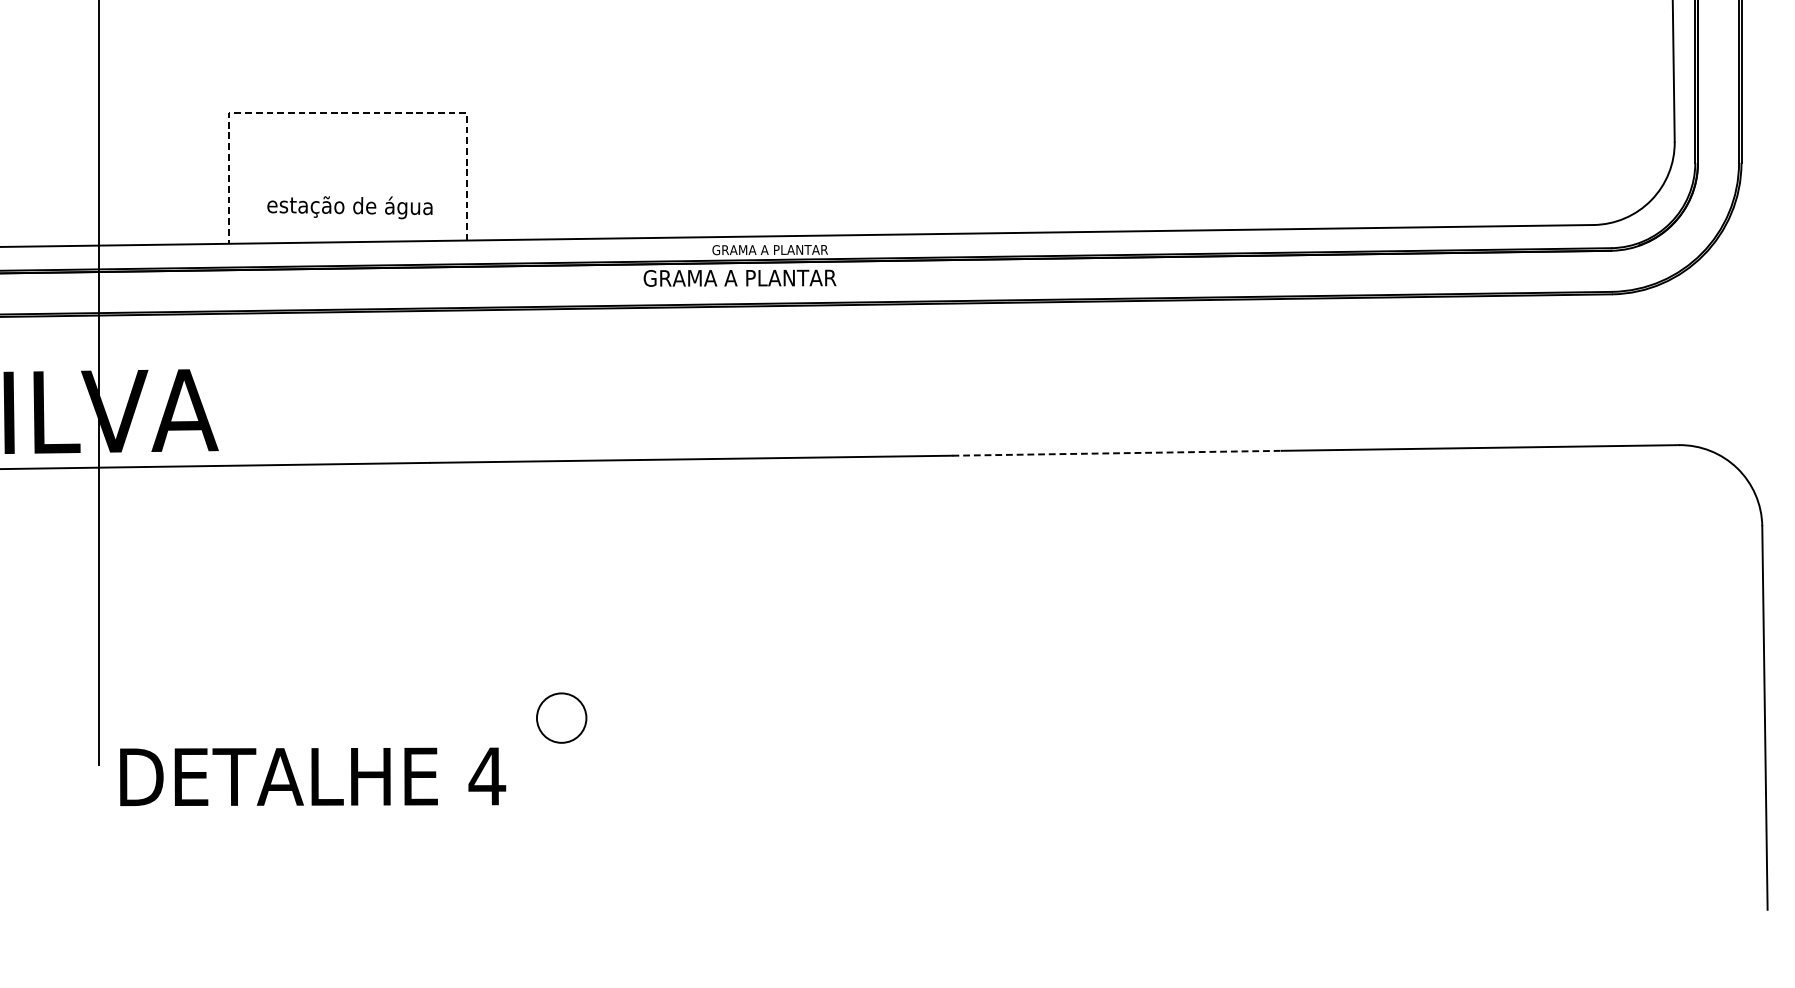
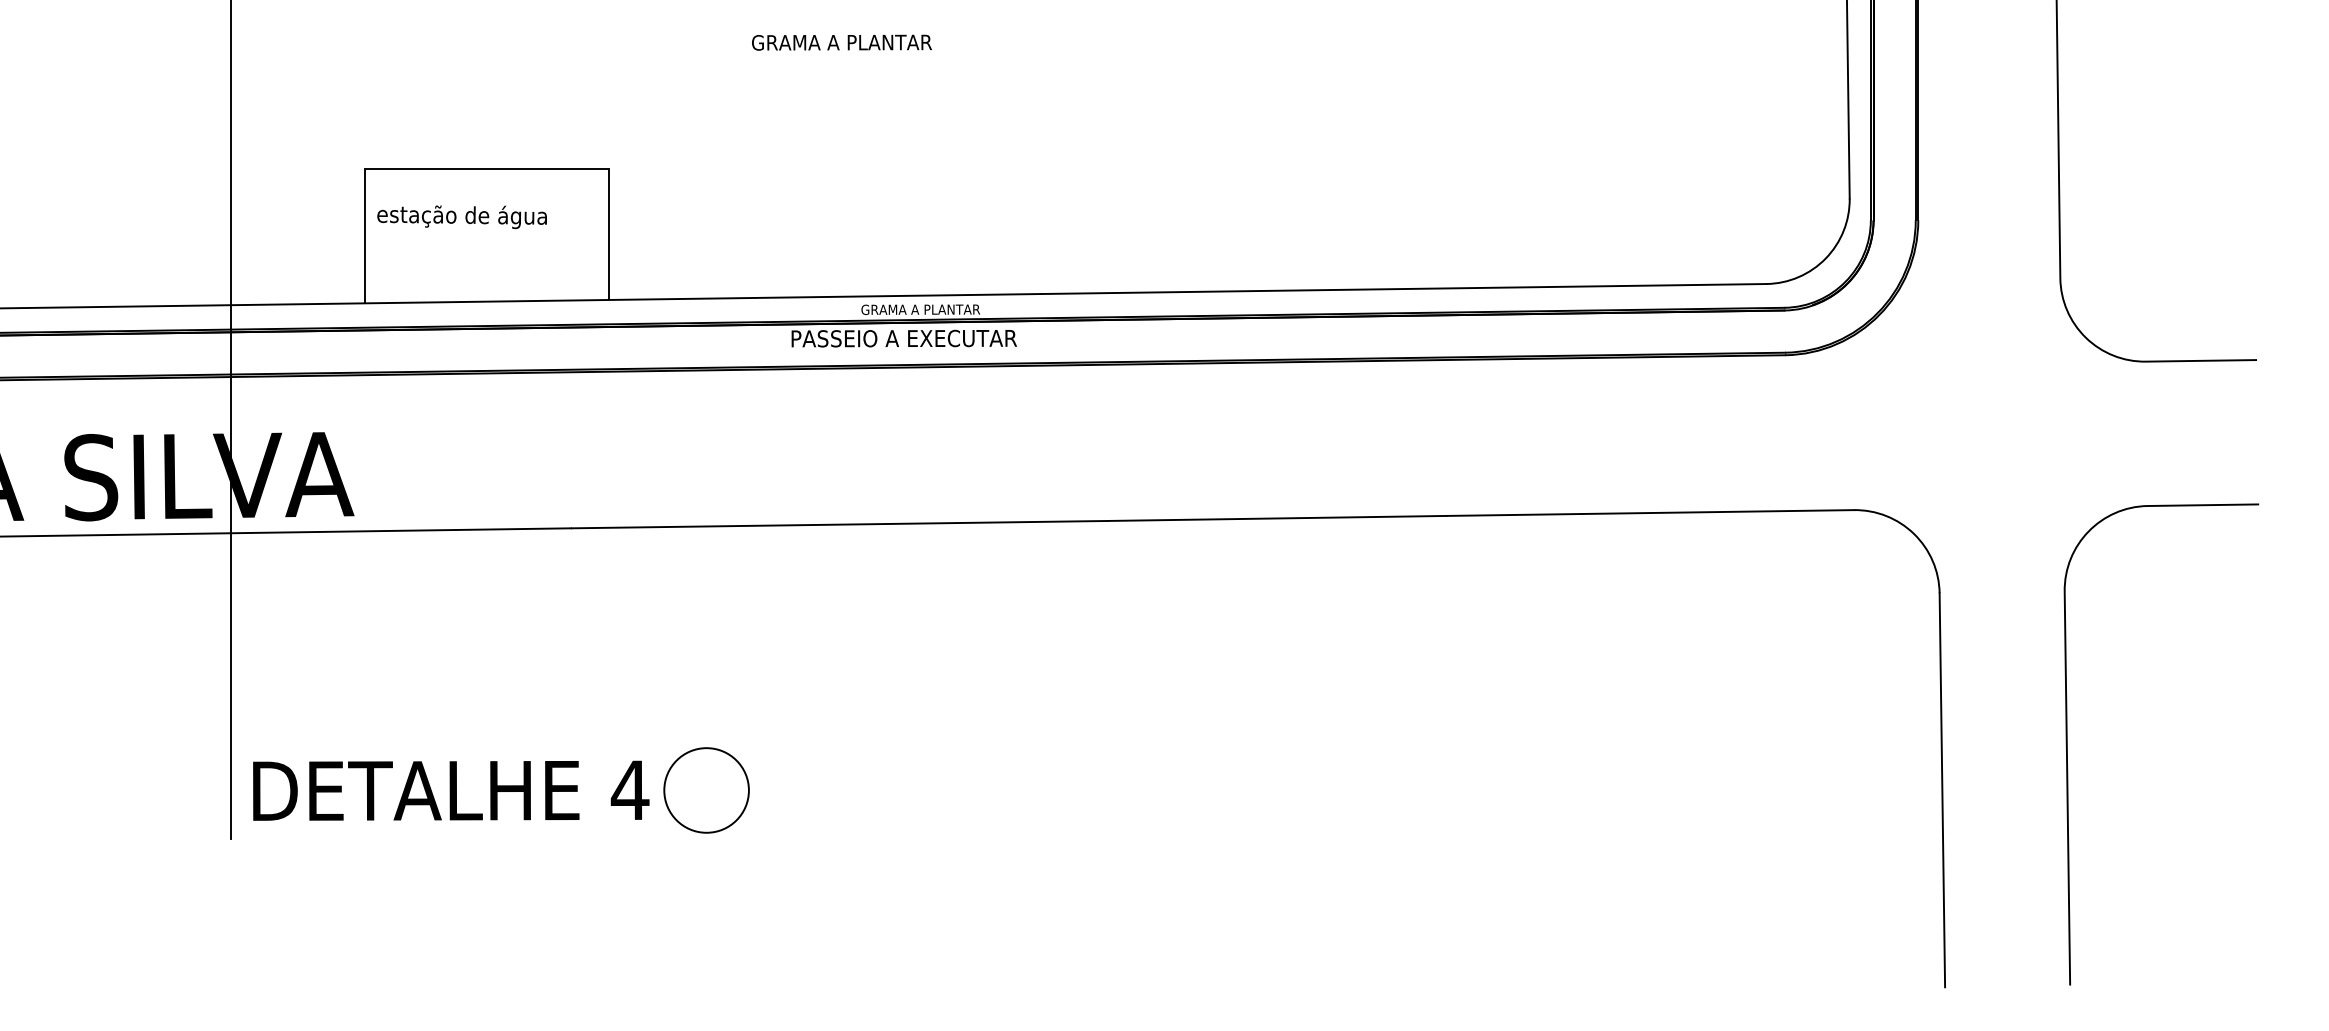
line: (346, 112) -> (485, 168), dashed -> solid
text: (349, 207) -> (461, 217), moved
text: (753, 278) -> (903, 338), GRAMA A PLANTAR -> PASSEIO A EXECUTAR
line: (1117, 453) -> (1277, 518), dashed -> solid
circle: (561, 718) -> (706, 790), size x1.67
text: (313, 776) -> (451, 790), moved

